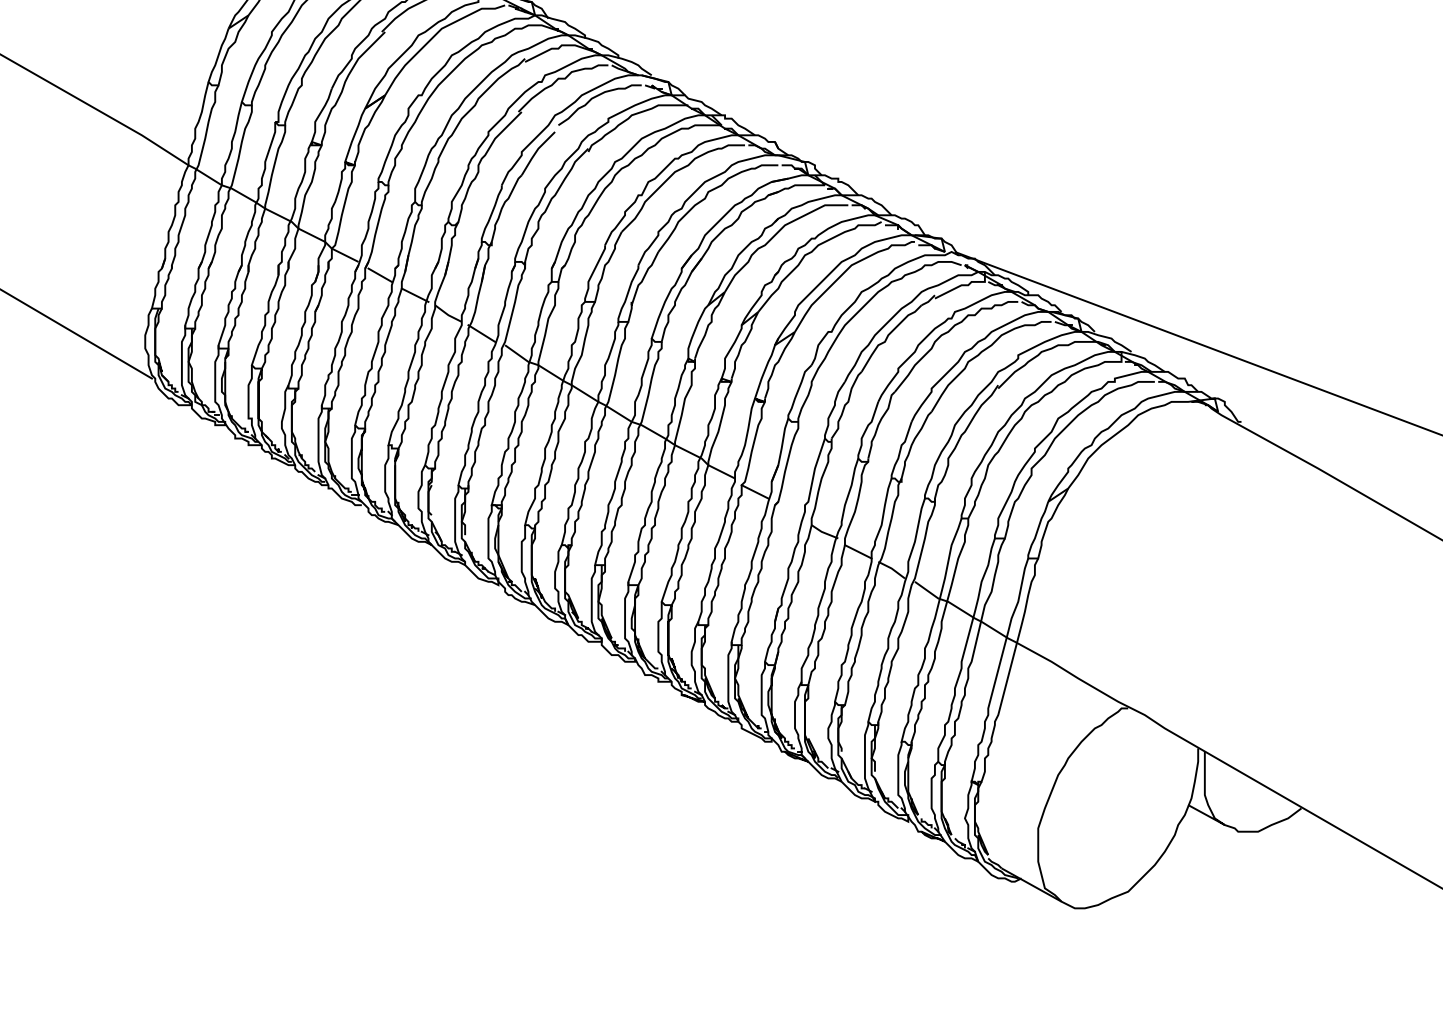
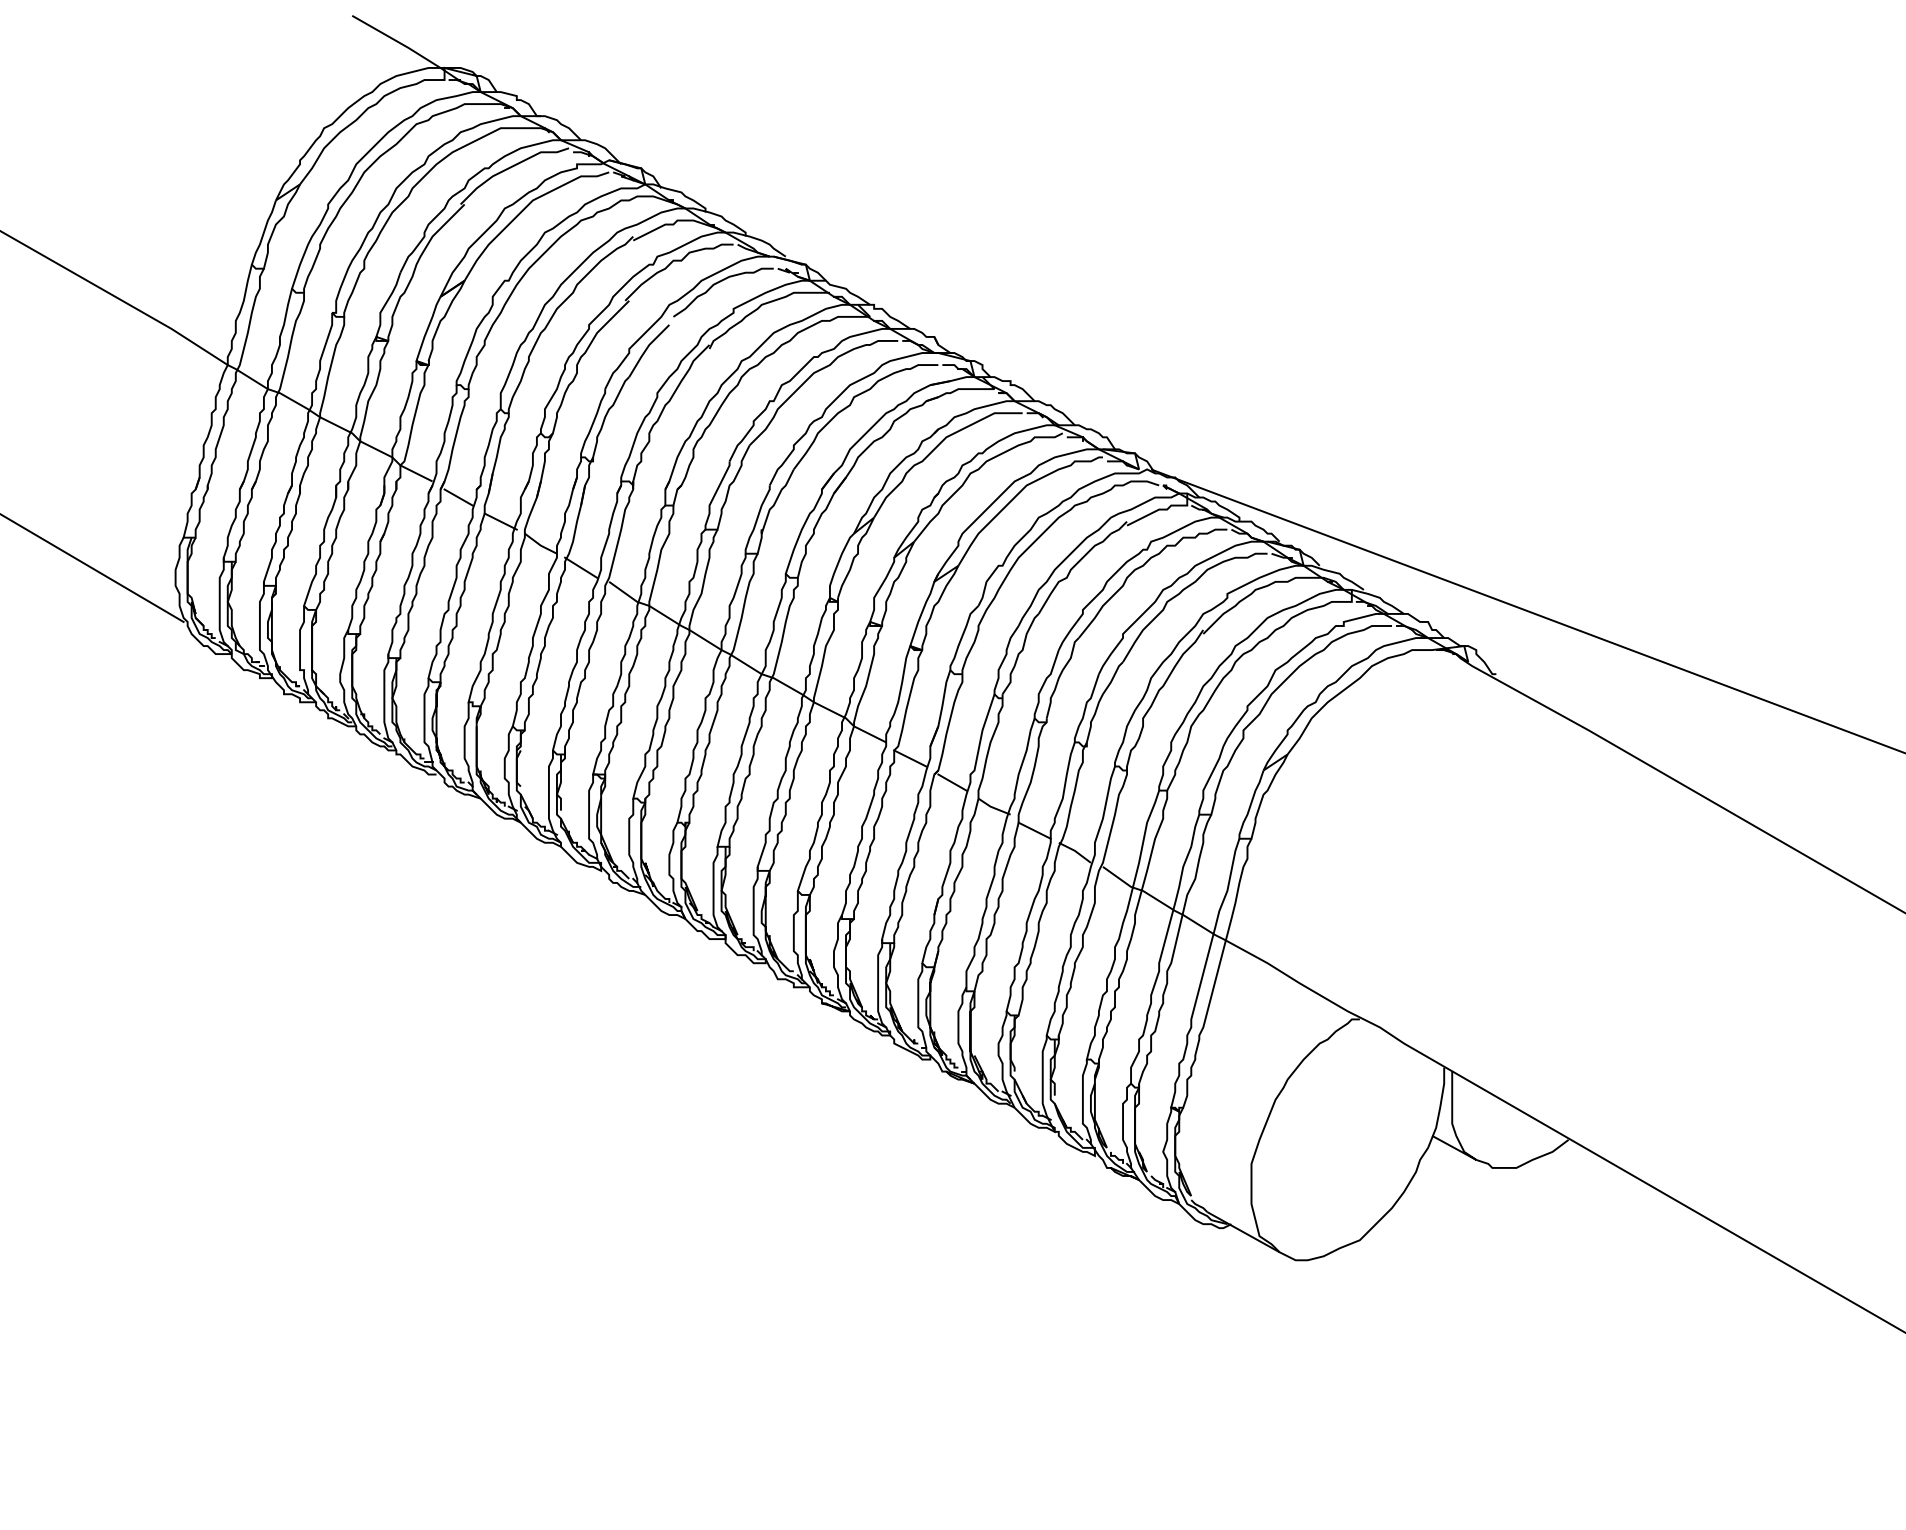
line: (790, 511) -> (952, 782), added

